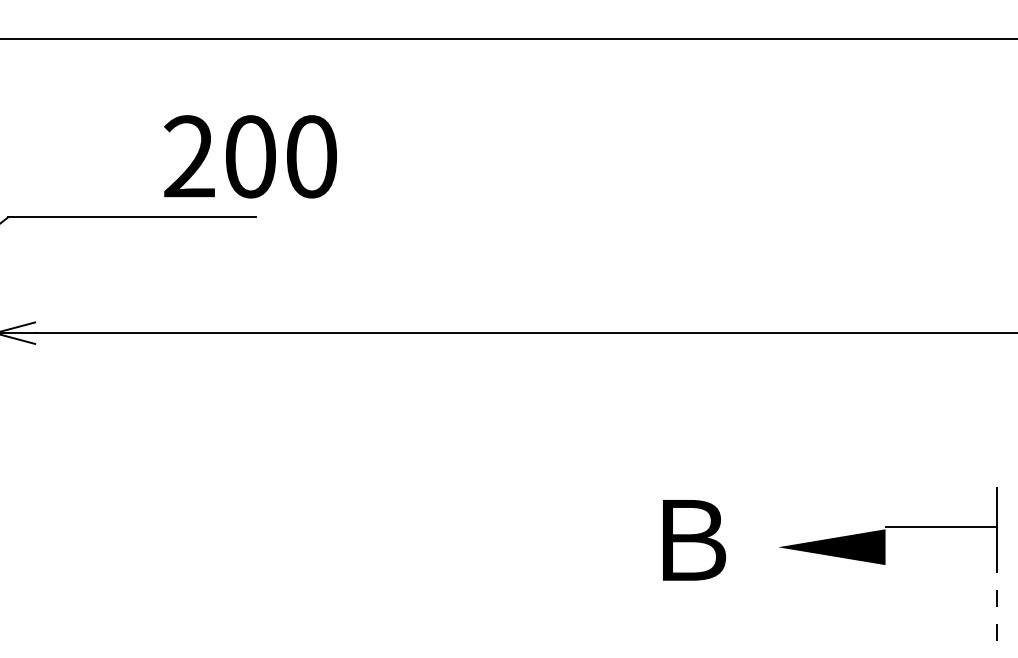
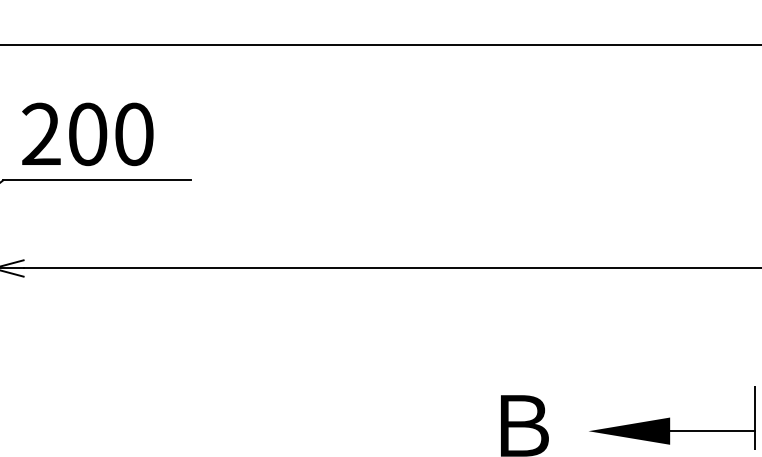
text: (250, 156) -> (87, 134), moved
line: (940, 527) -> (711, 431), moved

